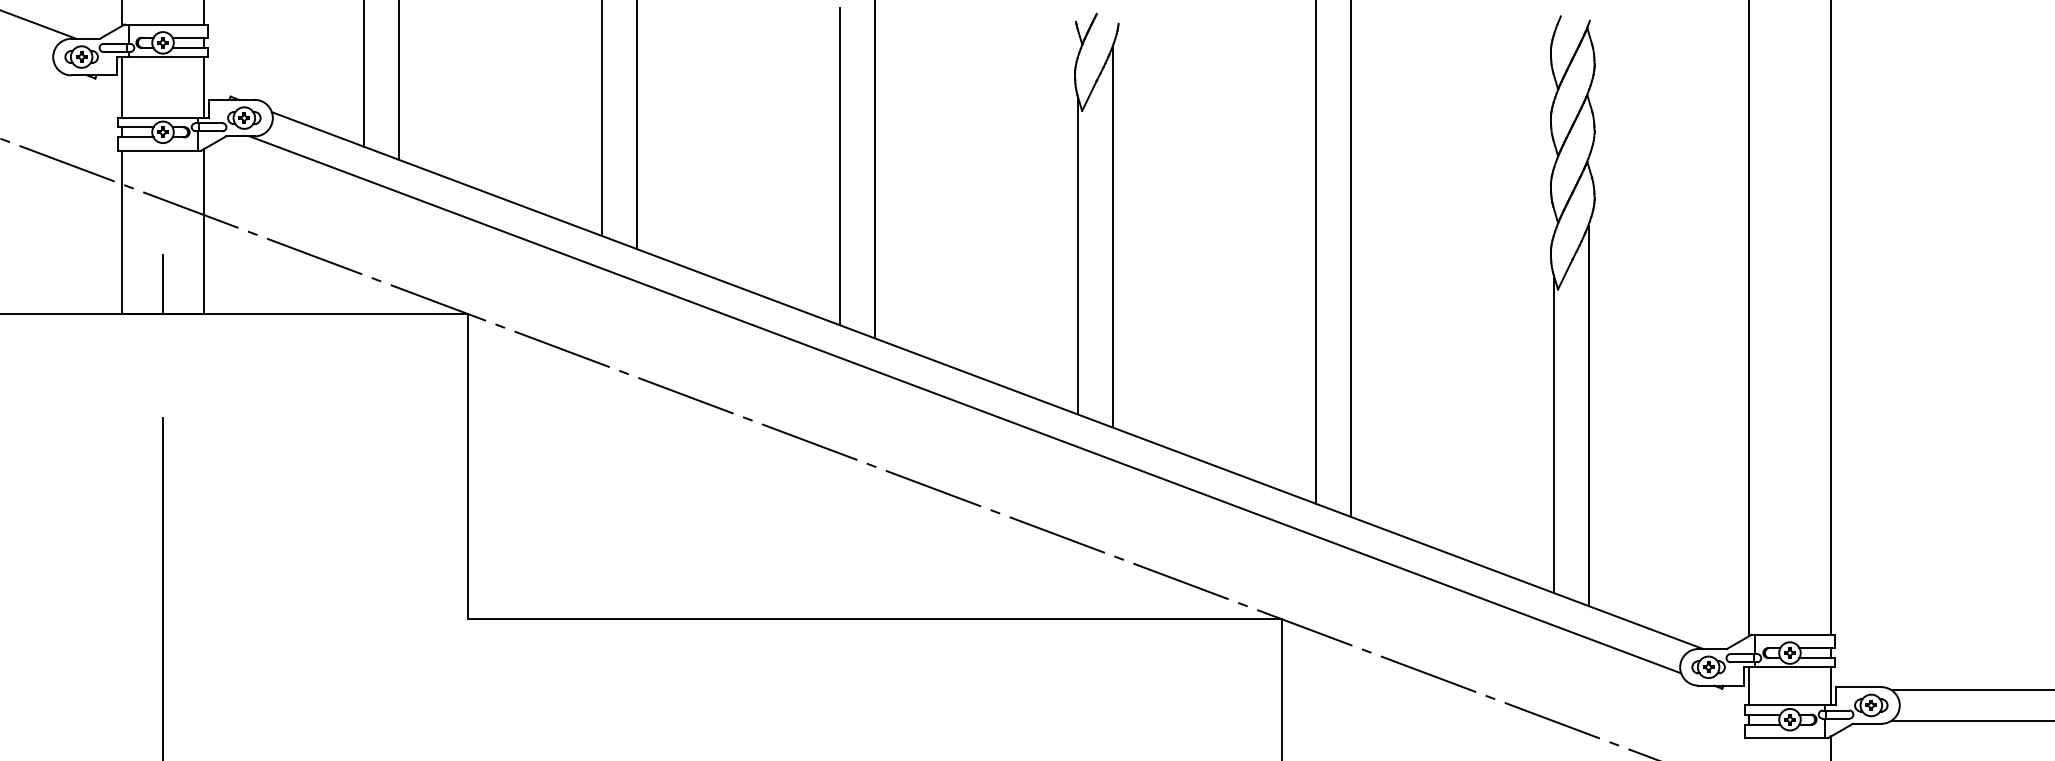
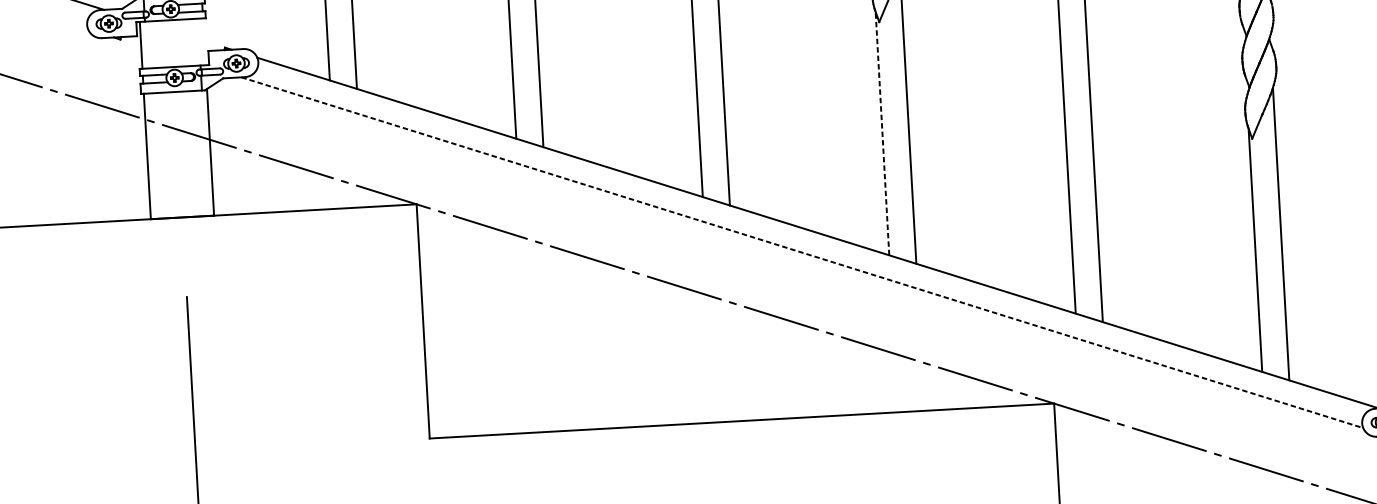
line: (204, 87) -> (204, 41), removed
line: (1078, 255) -> (882, 133), solid -> dashed
line: (163, 283) -> (181, 193), removed
line: (965, 405) -> (802, 253), solid -> dashed

